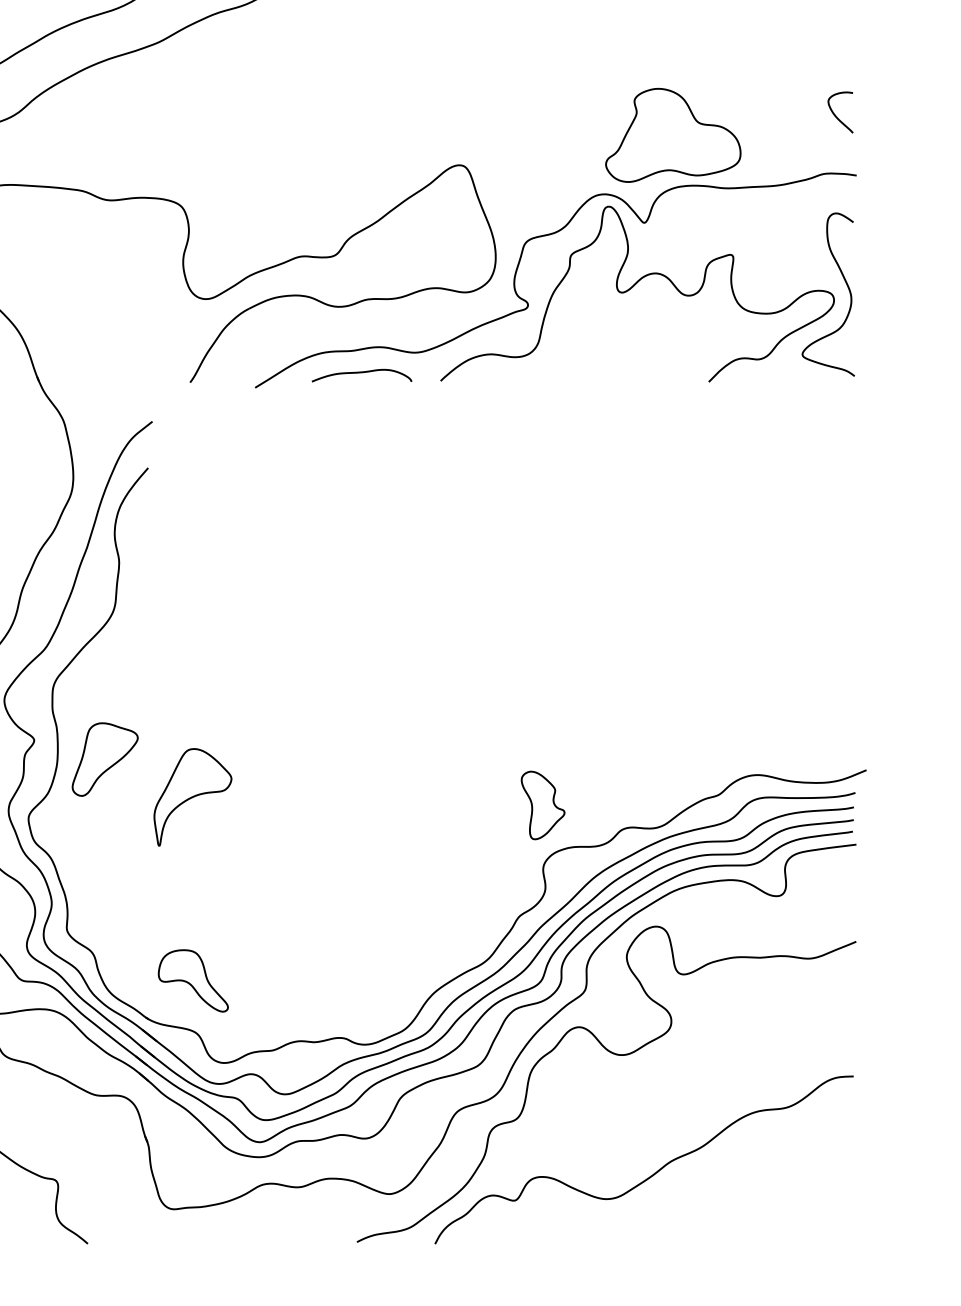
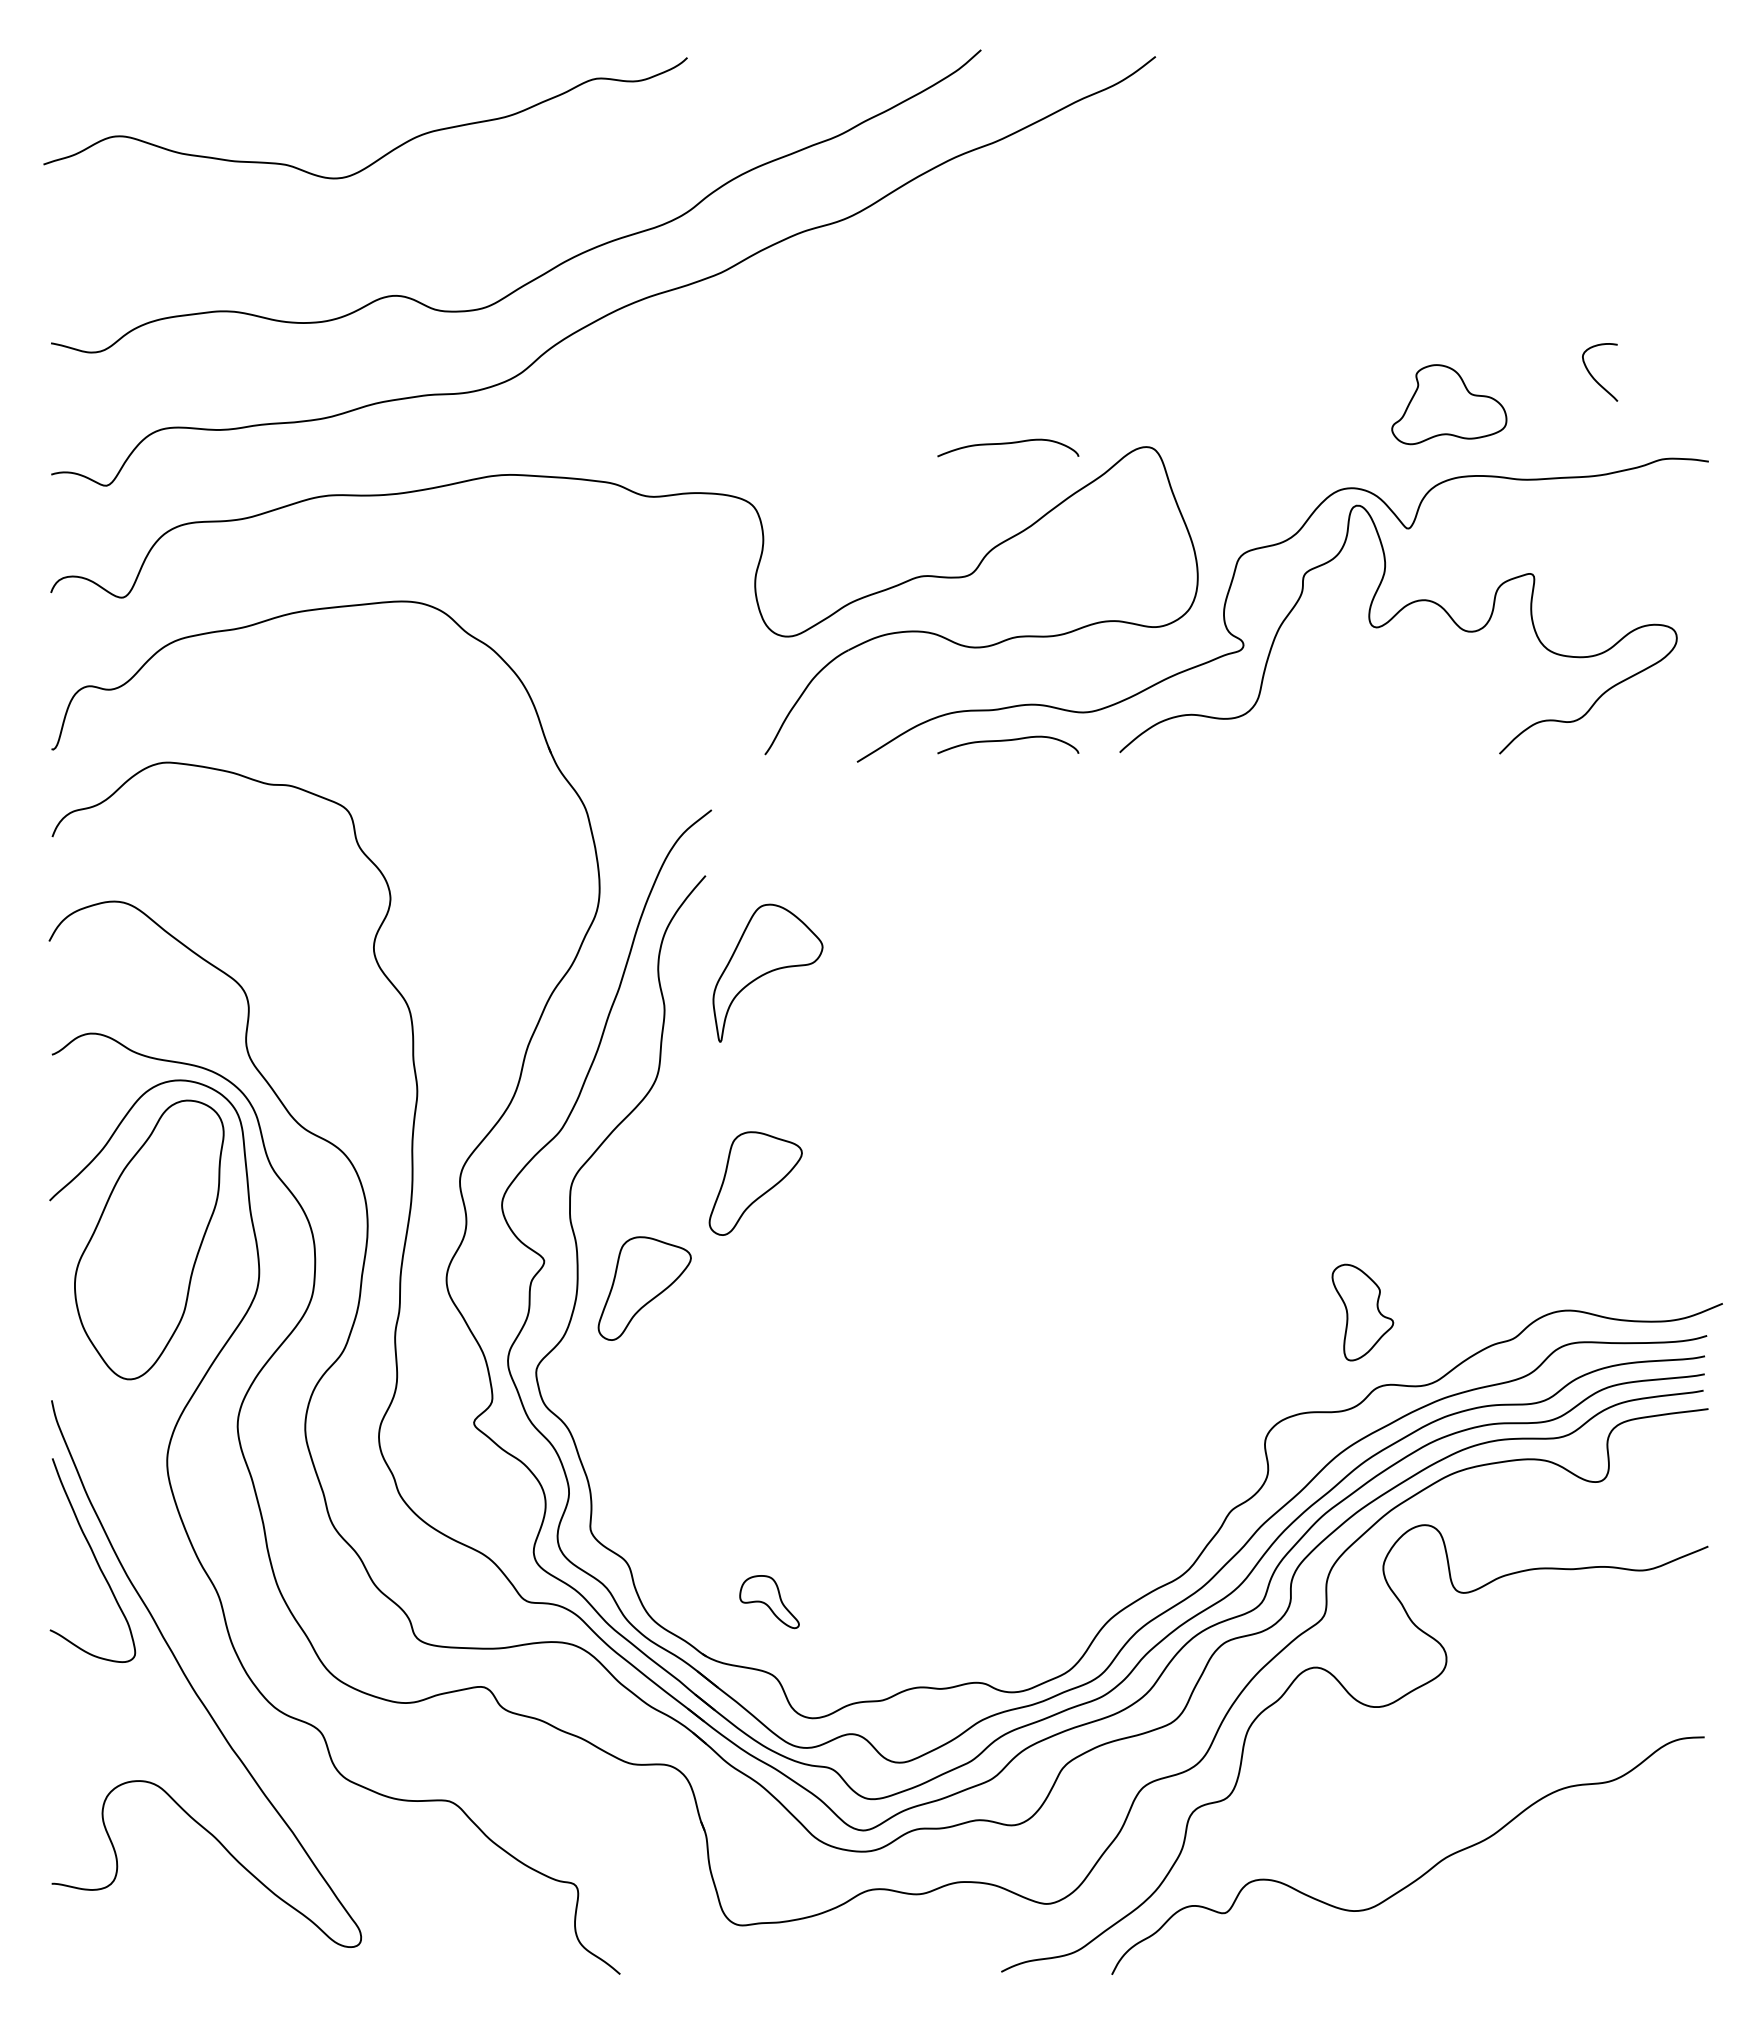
curve: (836, 116) -> (1594, 377), moved
part: (673, 135) -> (1449, 404), size x0.6
curve: (362, 163) -> (1008, 444), added
curve: (846, 284) -> (1694, 616), removed
part: (183, 685) -> (755, 1183), added
part: (192, 796) -> (767, 972), moved
part: (542, 805) -> (1362, 1312), moved
part: (193, 980) -> (769, 1601), size x0.6

